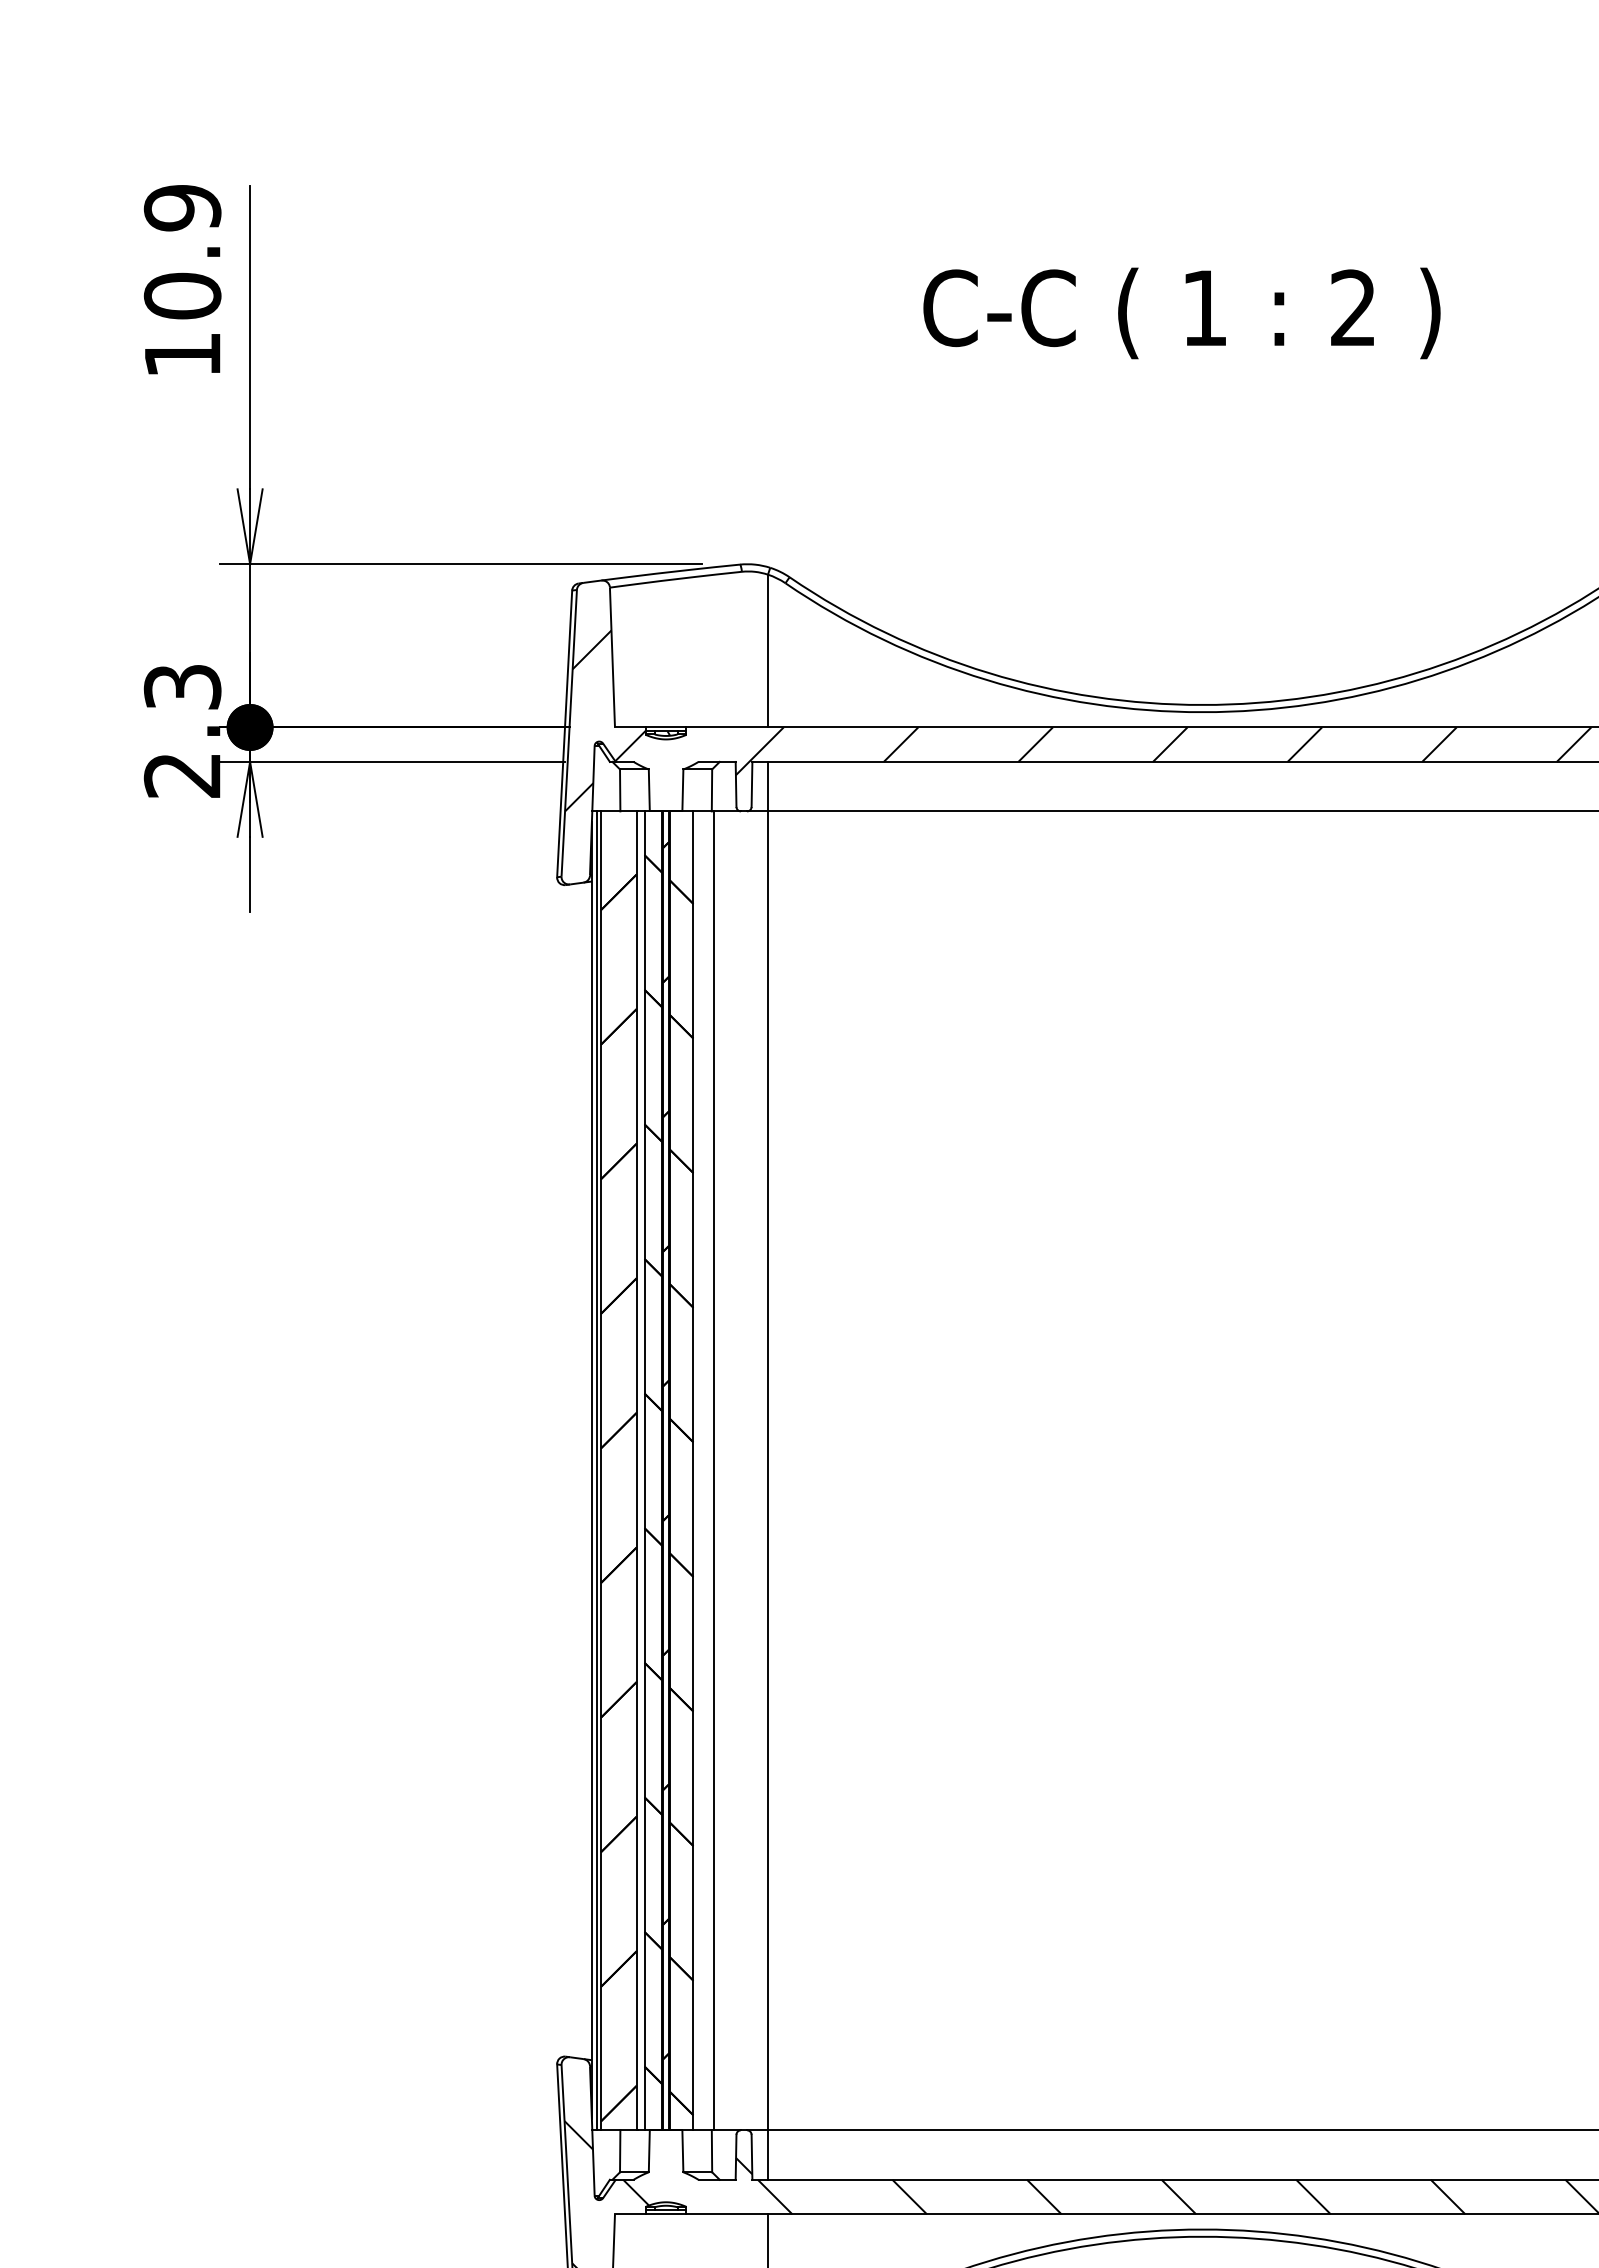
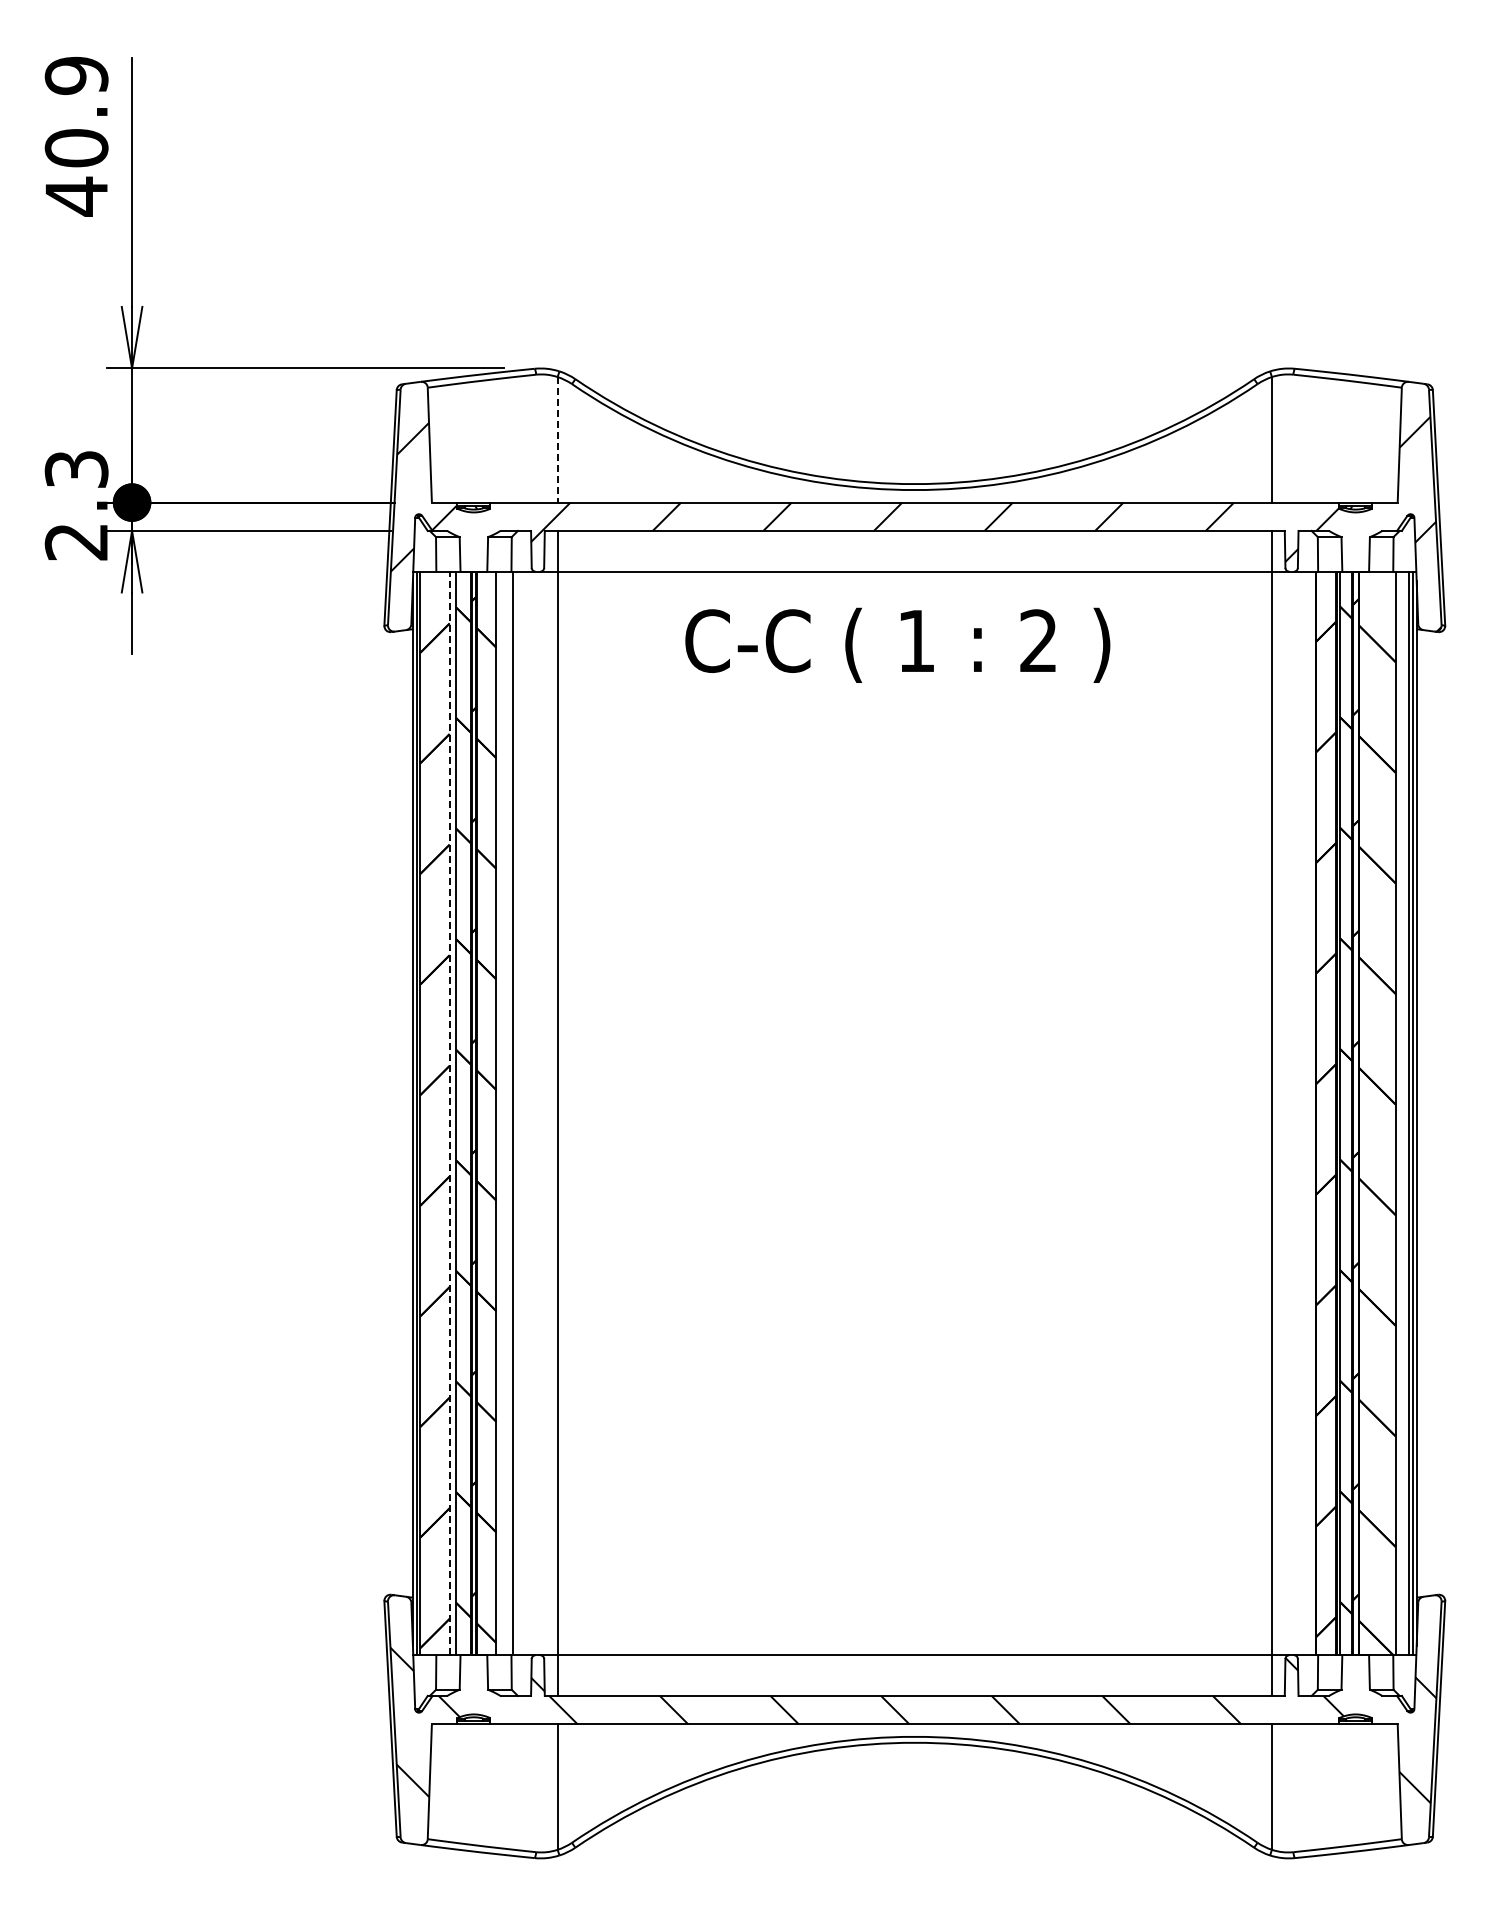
text: (1181, 312) -> (897, 644), moved
text: (182, 354) -> (76, 196), 10.9 -> 40.9
line: (767, 650) -> (557, 439), solid -> dashed
line: (636, 1470) -> (449, 1113), solid -> dashed

